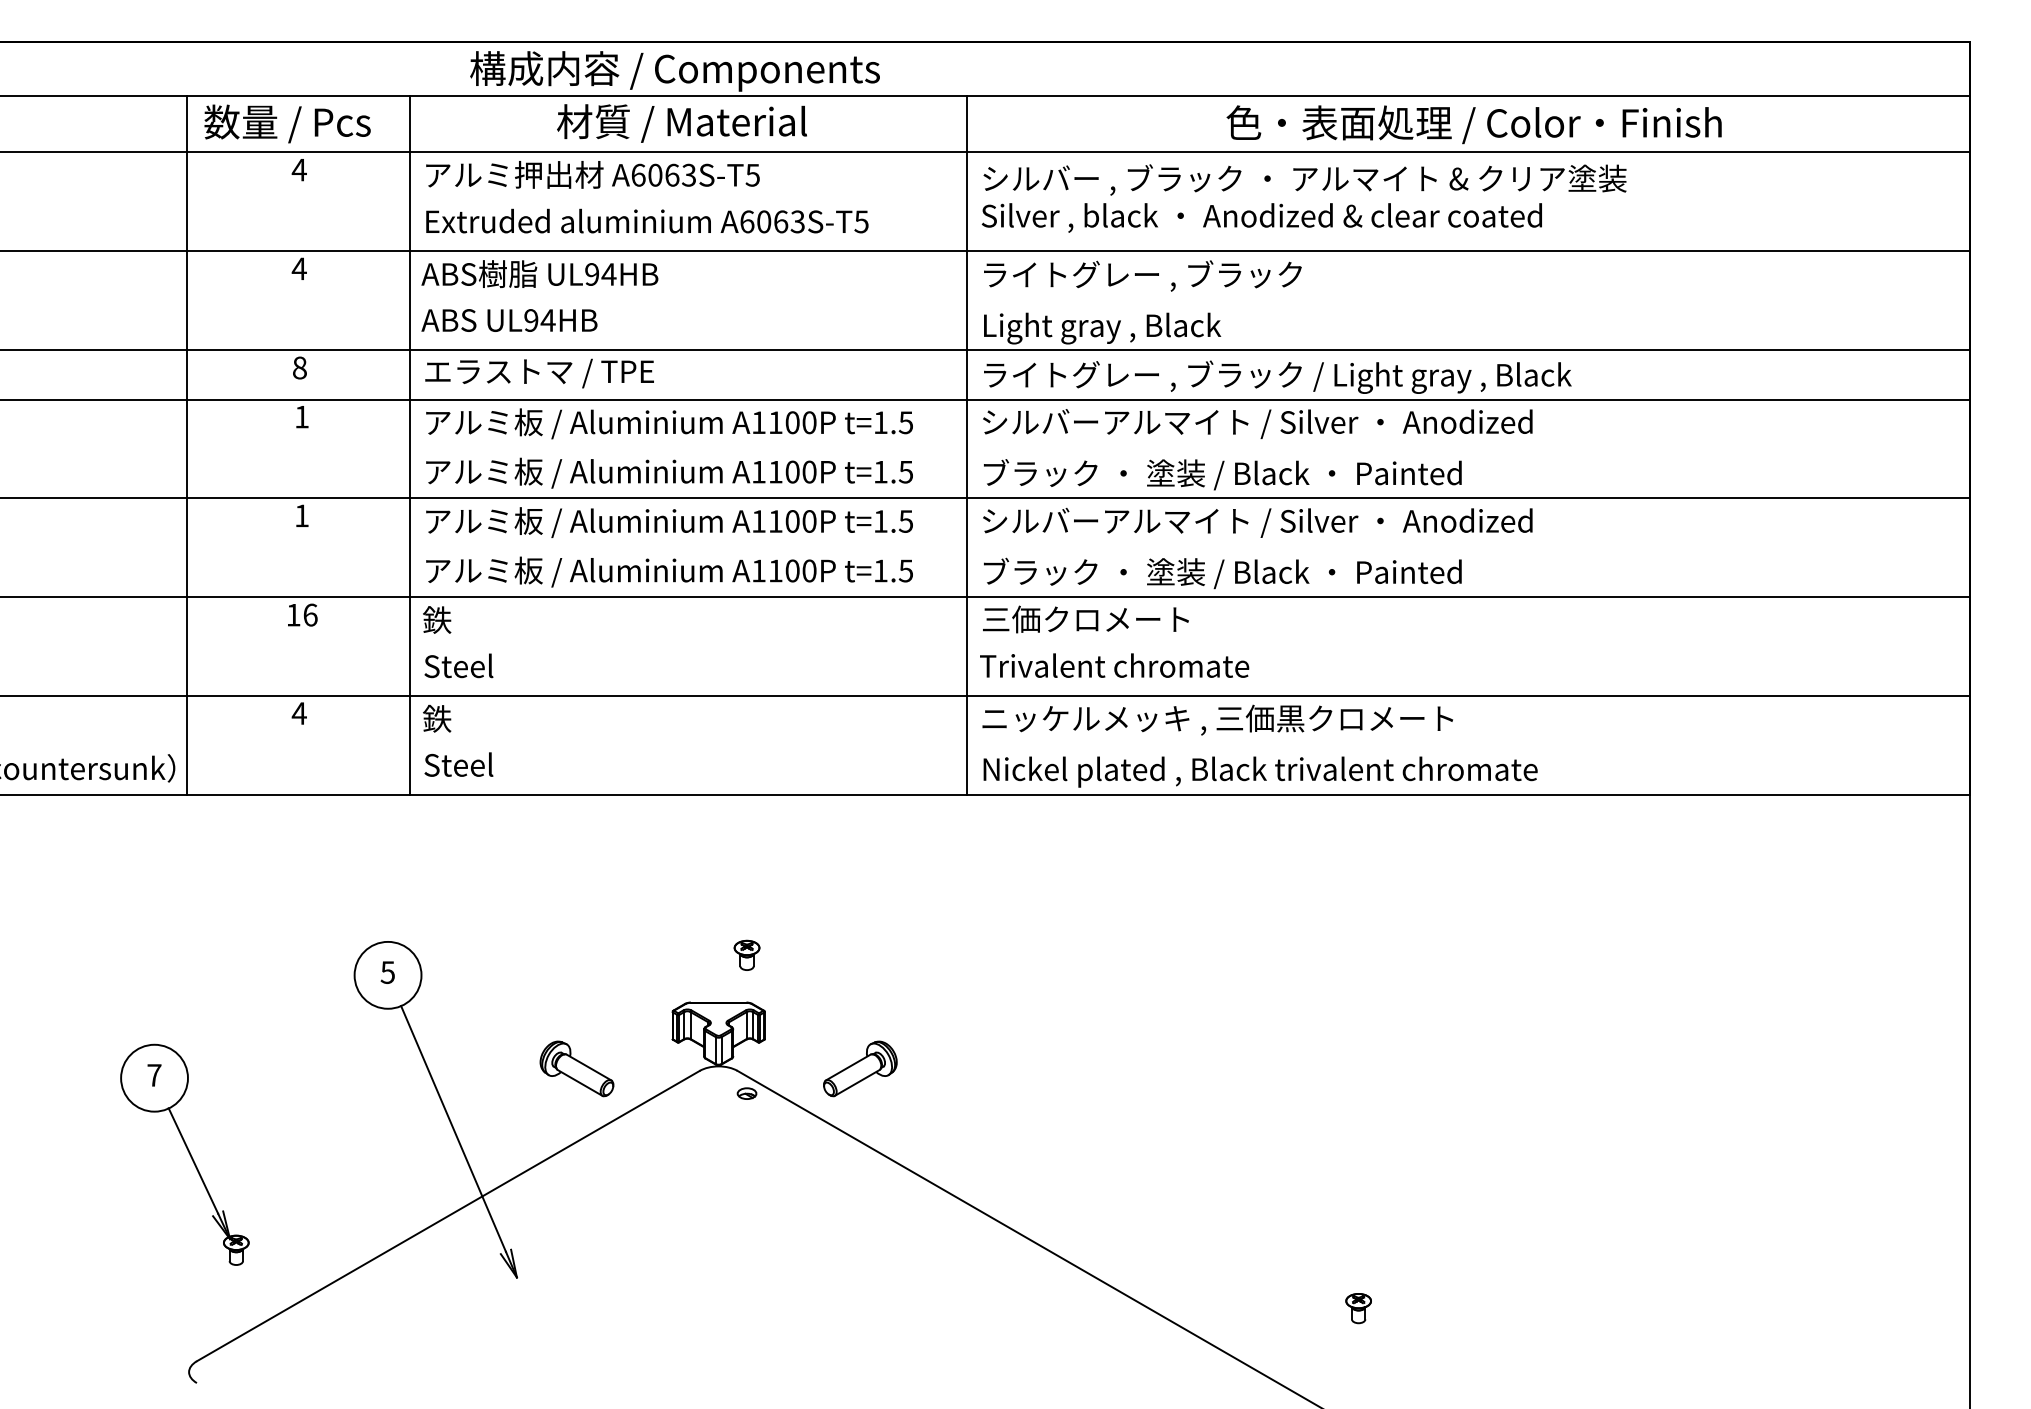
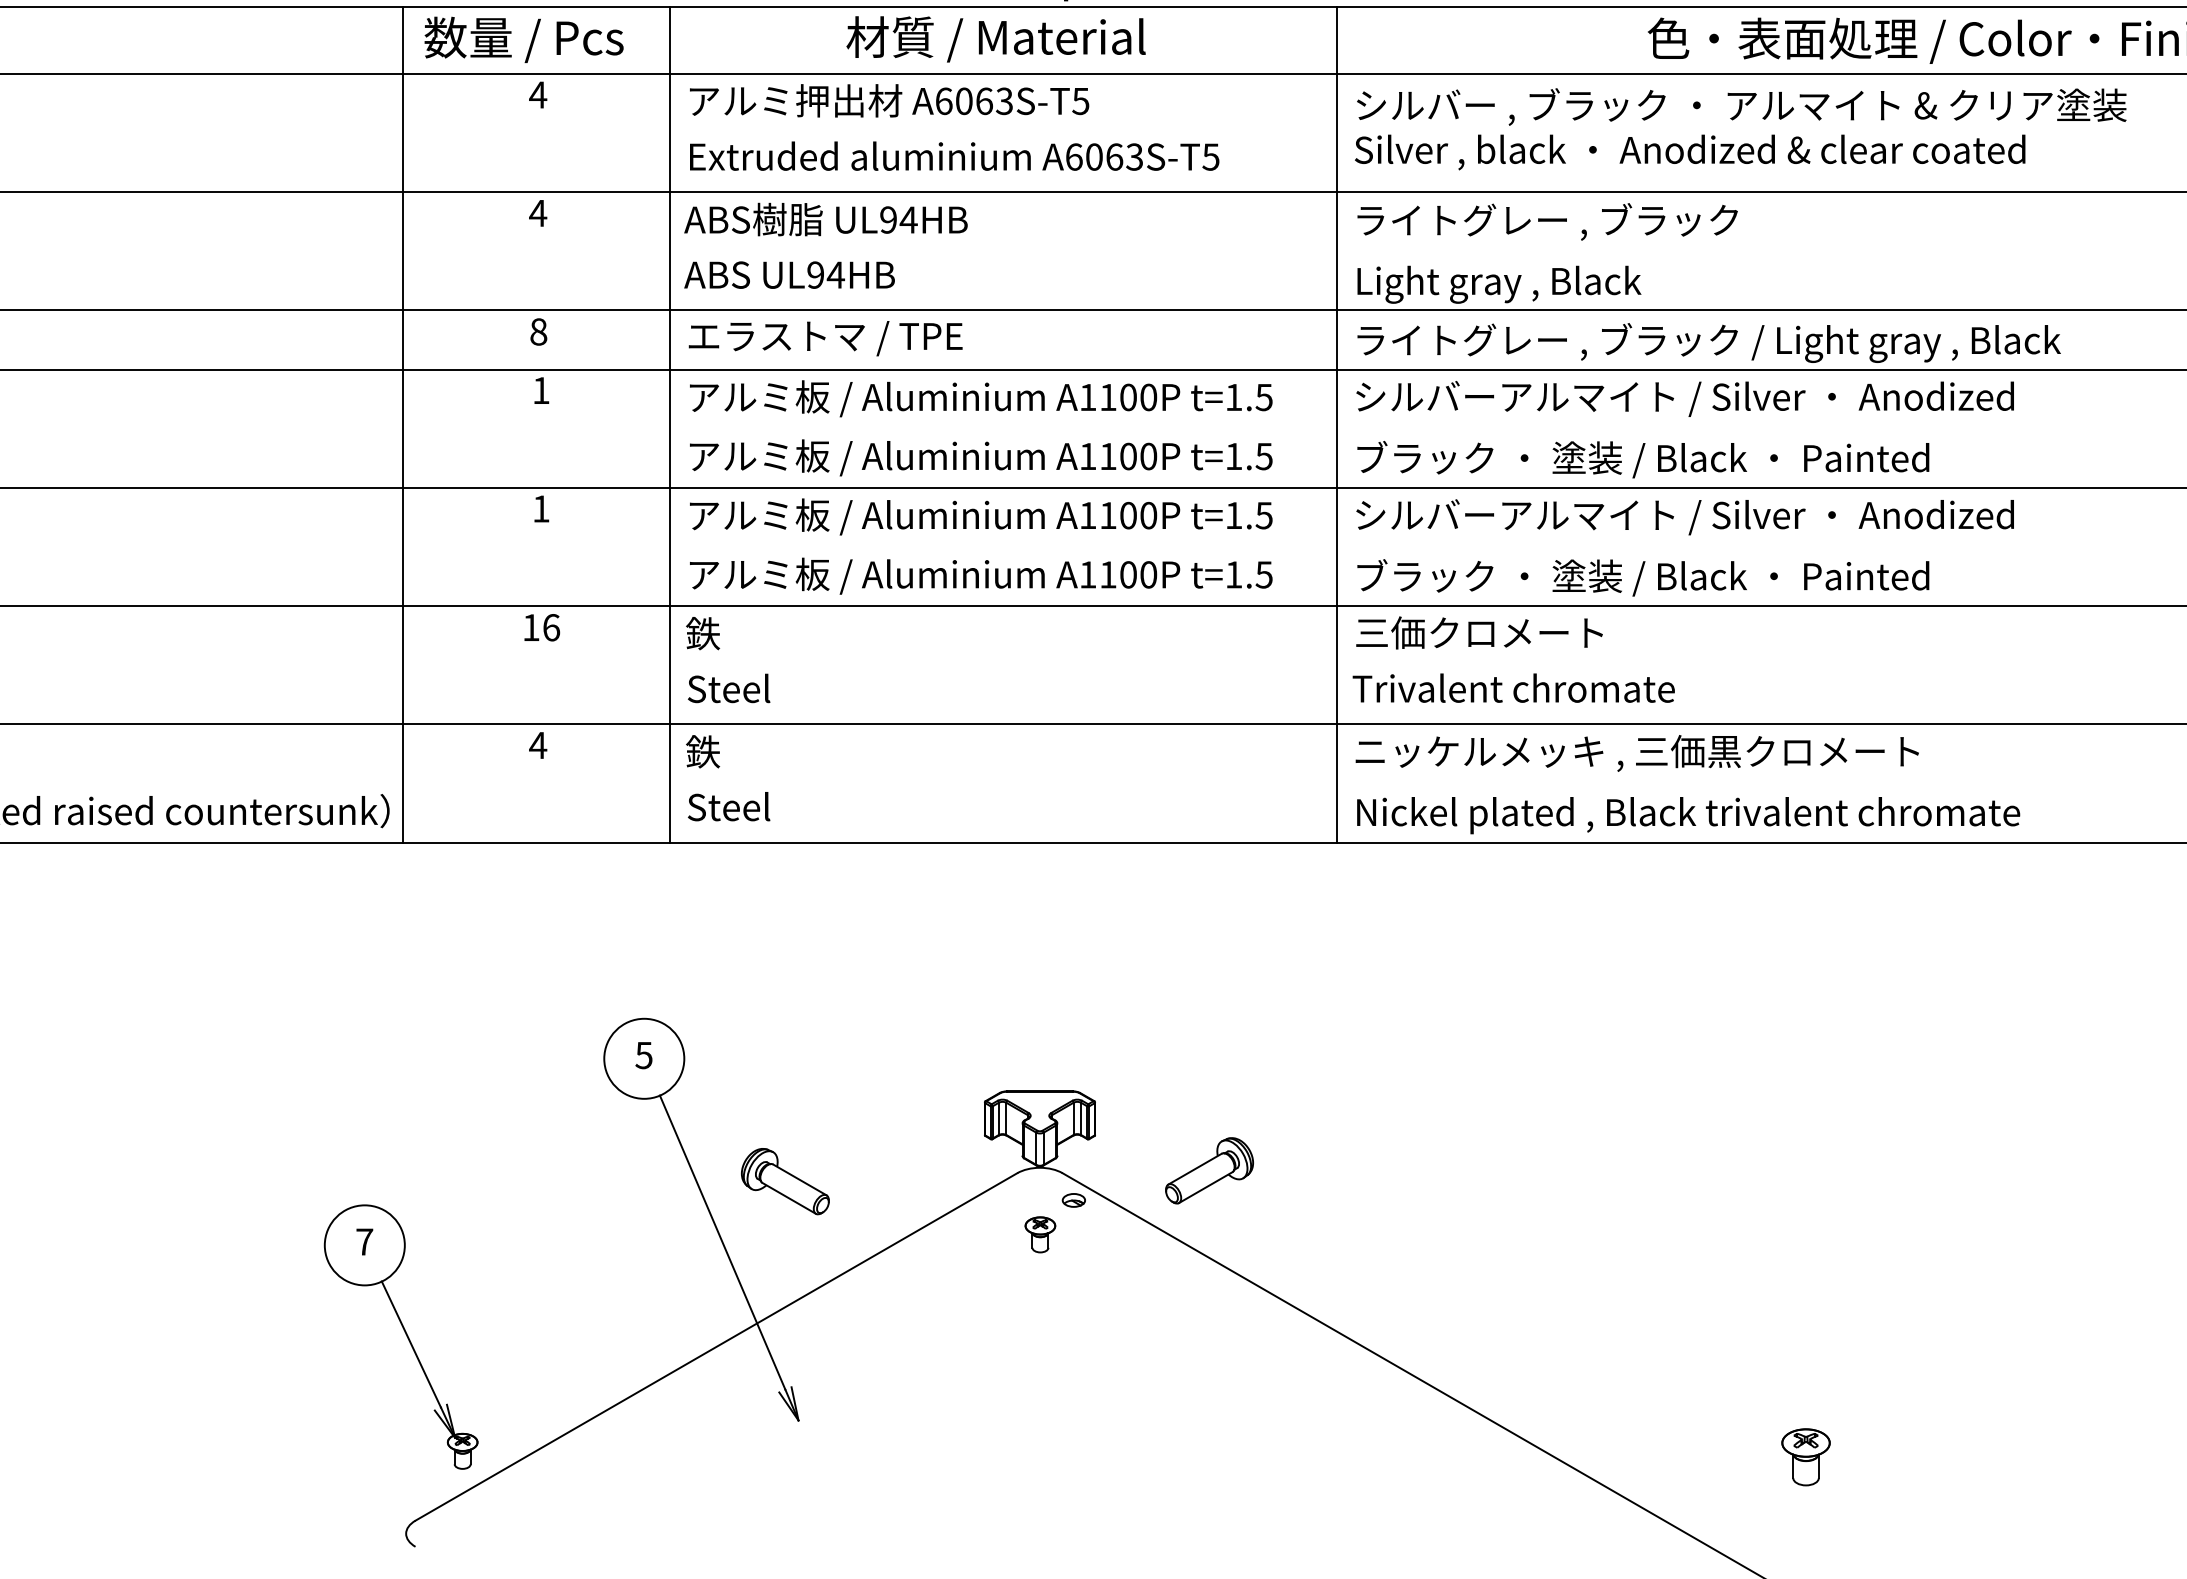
part: (746, 954) -> (1039, 1233), moved
part: (576, 1068) -> (784, 1181), moved
part: (184, 1154) -> (400, 1336), moved
part: (1358, 1308) -> (1805, 1457), size x1.6

